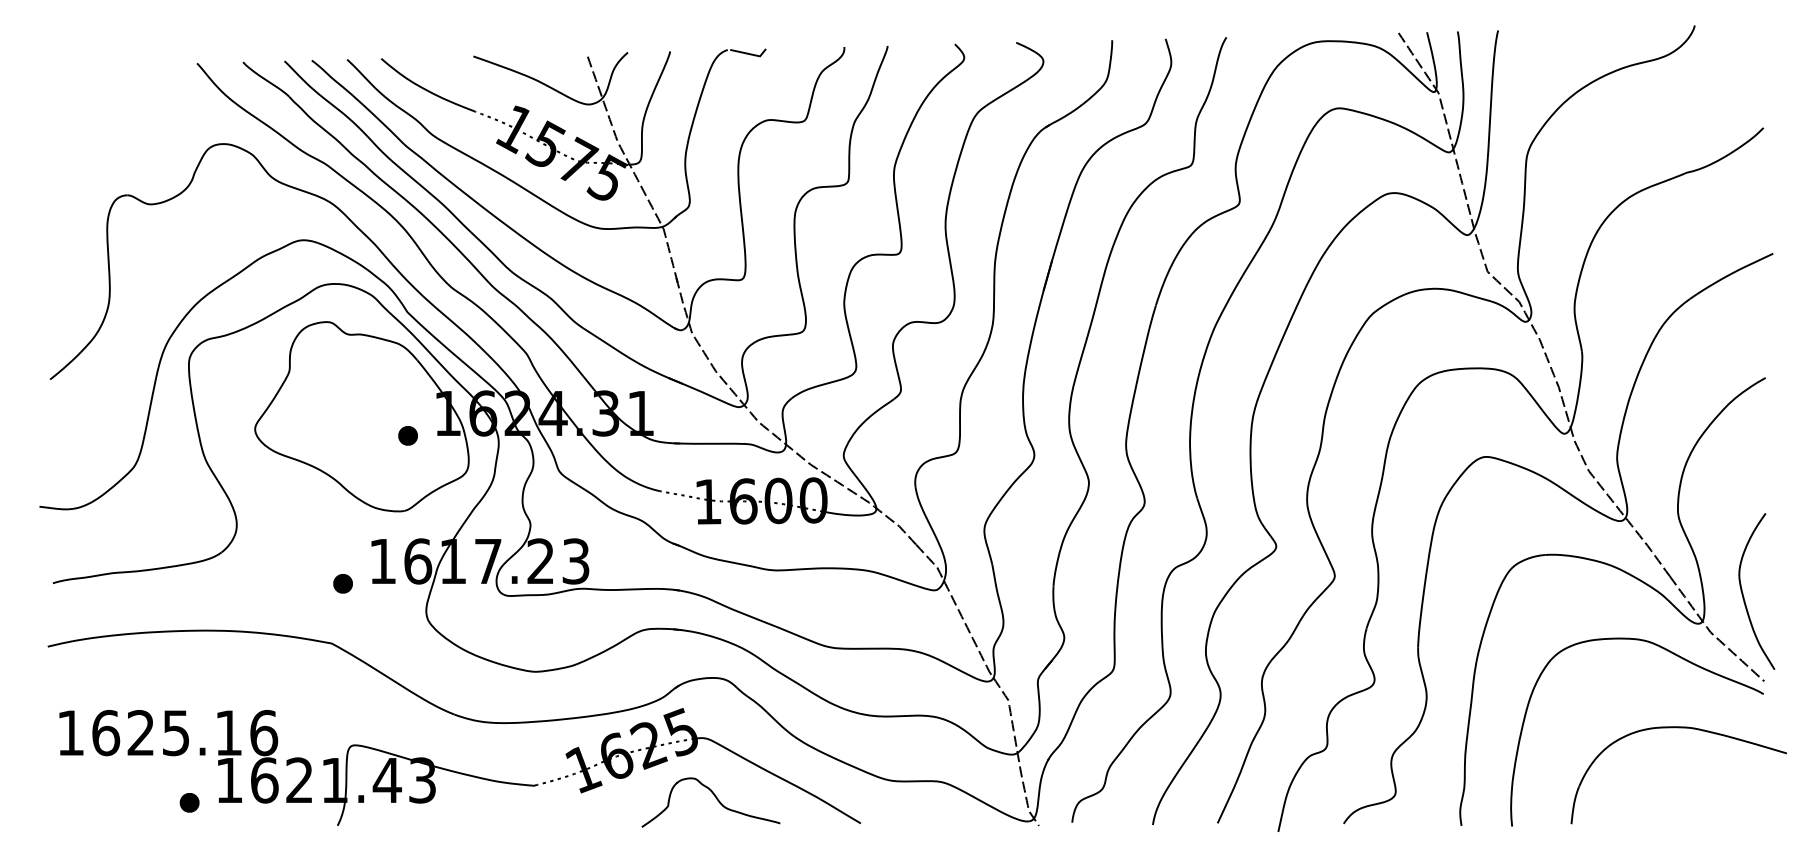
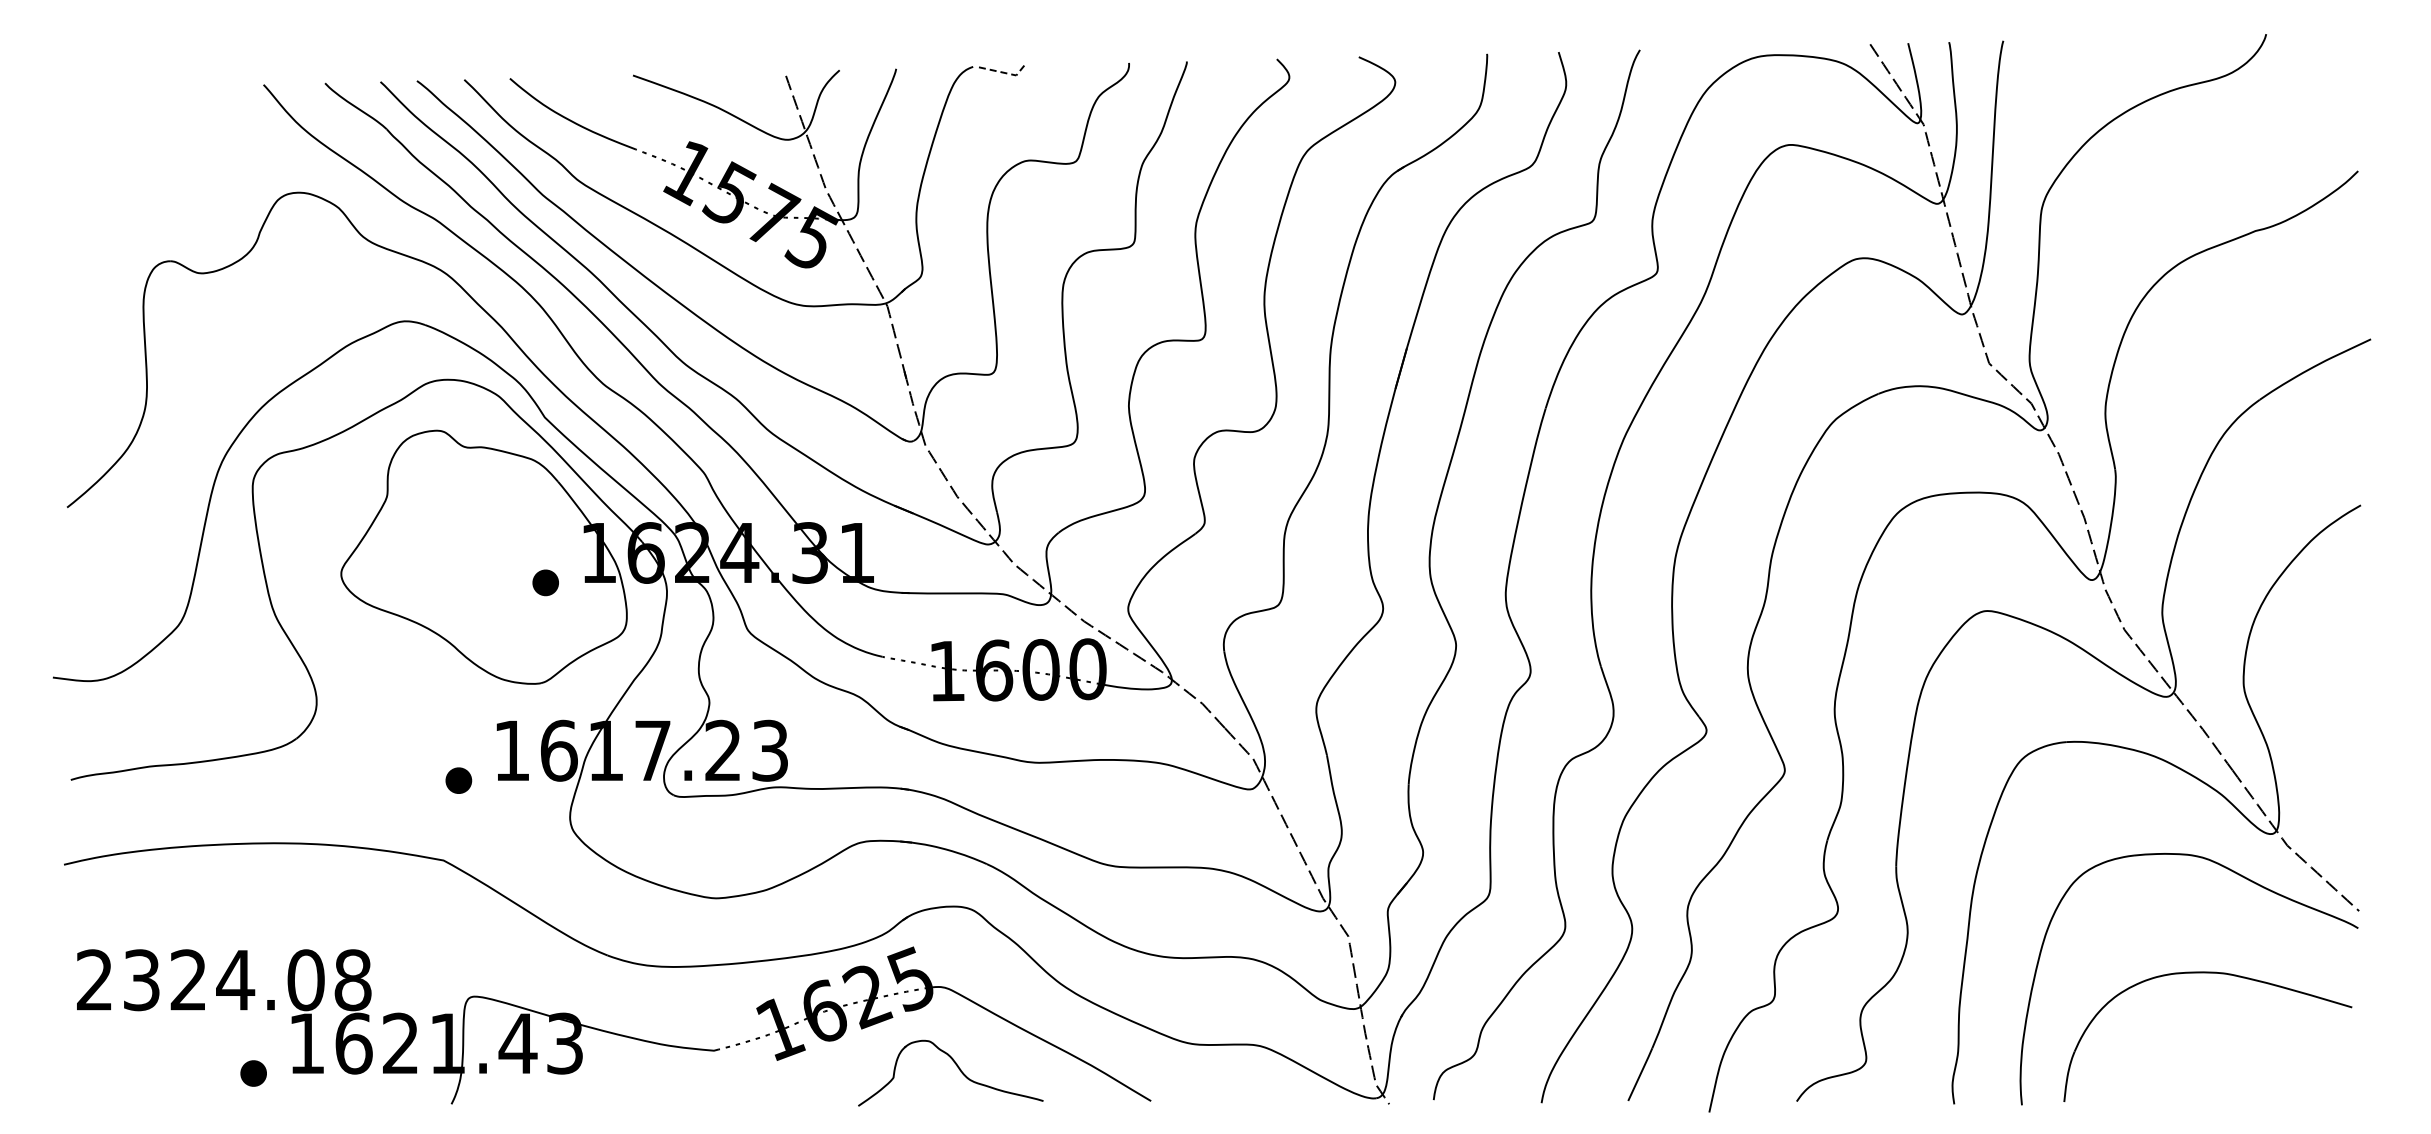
line: (749, 54) -> (1002, 72), solid -> dashed
curve: (1743, 594) -> (2331, 795), removed
part: (1678, 728) -> (2207, 973), moved
text: (167, 733) -> (224, 980), 1625.16 -> 2324.08

